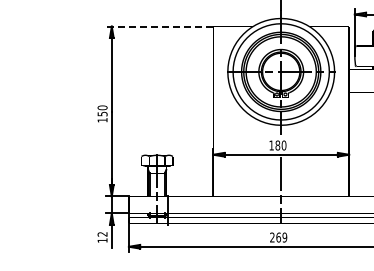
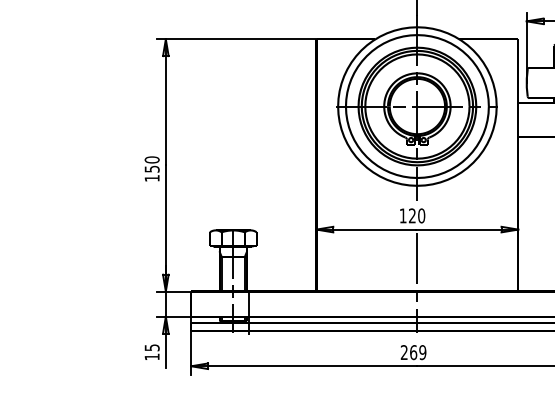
line: (159, 26) -> (236, 39), dashed -> solid
text: (277, 145) -> (411, 215), 180 -> 120
text: (102, 234) -> (152, 348), 12 -> 15

